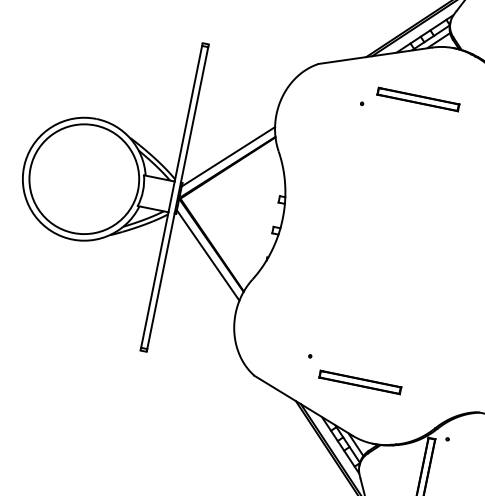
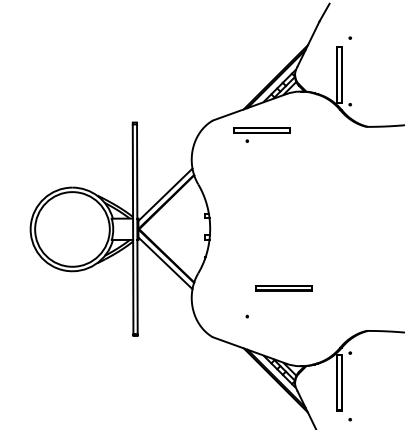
part: (417, 99) -> (261, 130), moved
part: (359, 382) -> (283, 288), moved

